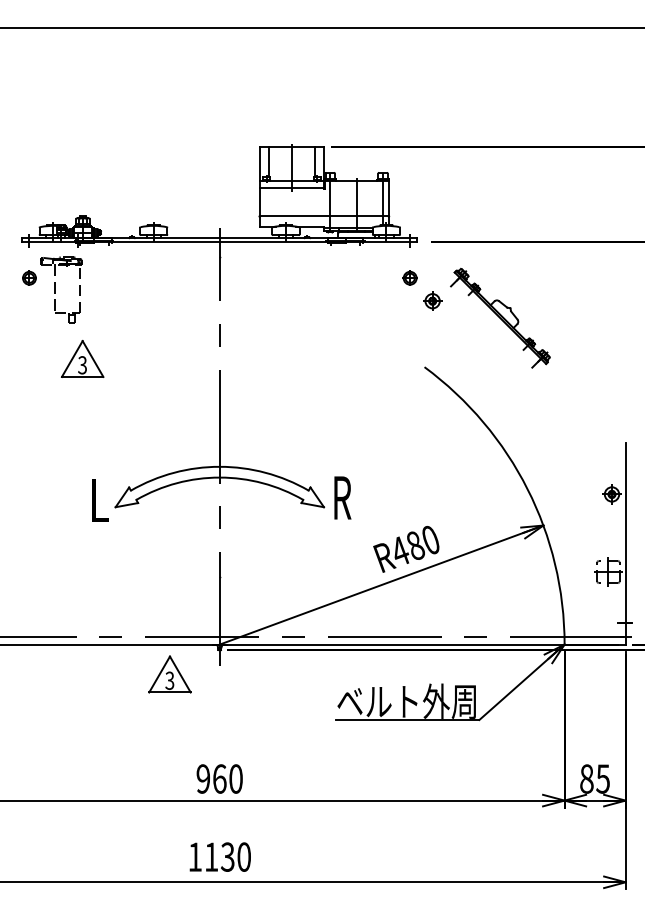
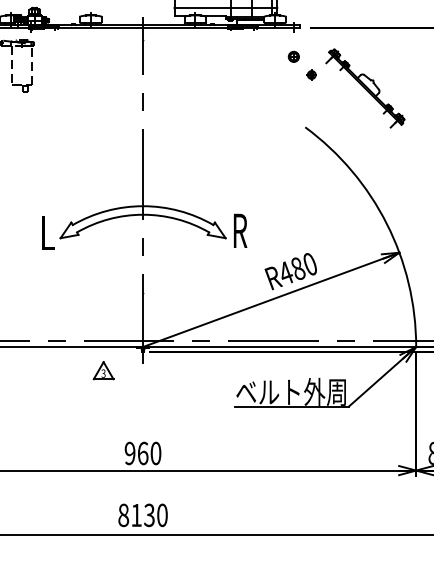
part: (432, 300) -> (311, 74), size x0.7
part: (82, 358) -> (34, 120), removed
part: (169, 674) -> (103, 370), size x0.6
text: (195, 856) -> (123, 514), 1130 -> 8130

